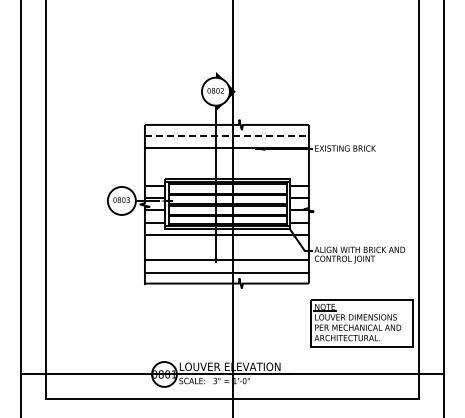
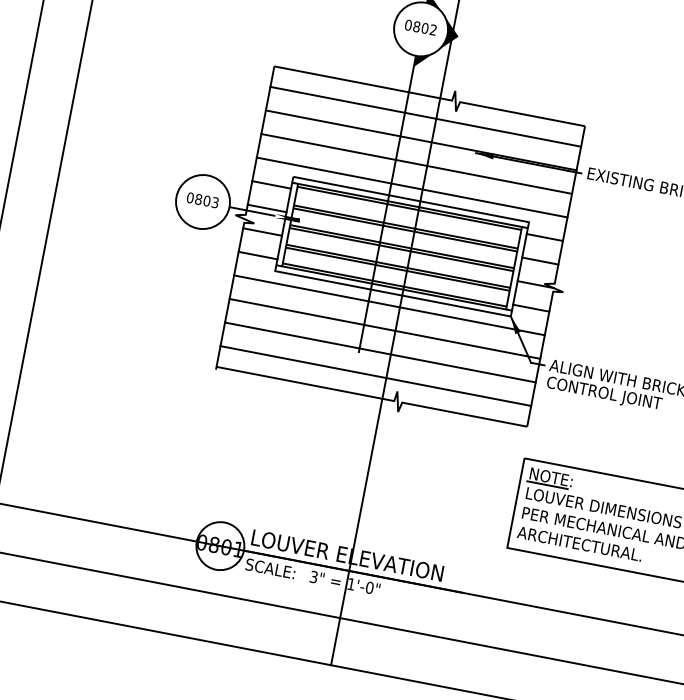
line: (227, 135) -> (426, 116), dashed -> solid
line: (226, 160) -> (415, 163), added
line: (226, 173) -> (411, 188), added
line: (226, 247) -> (384, 328), added

